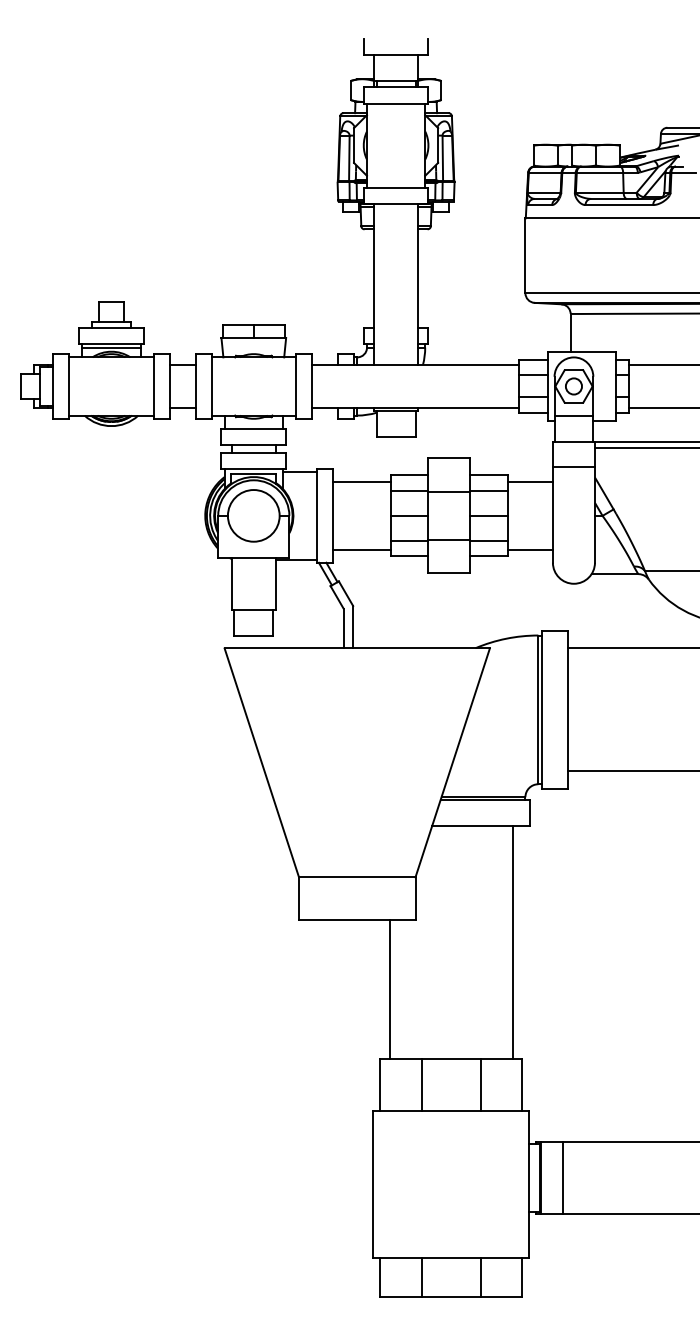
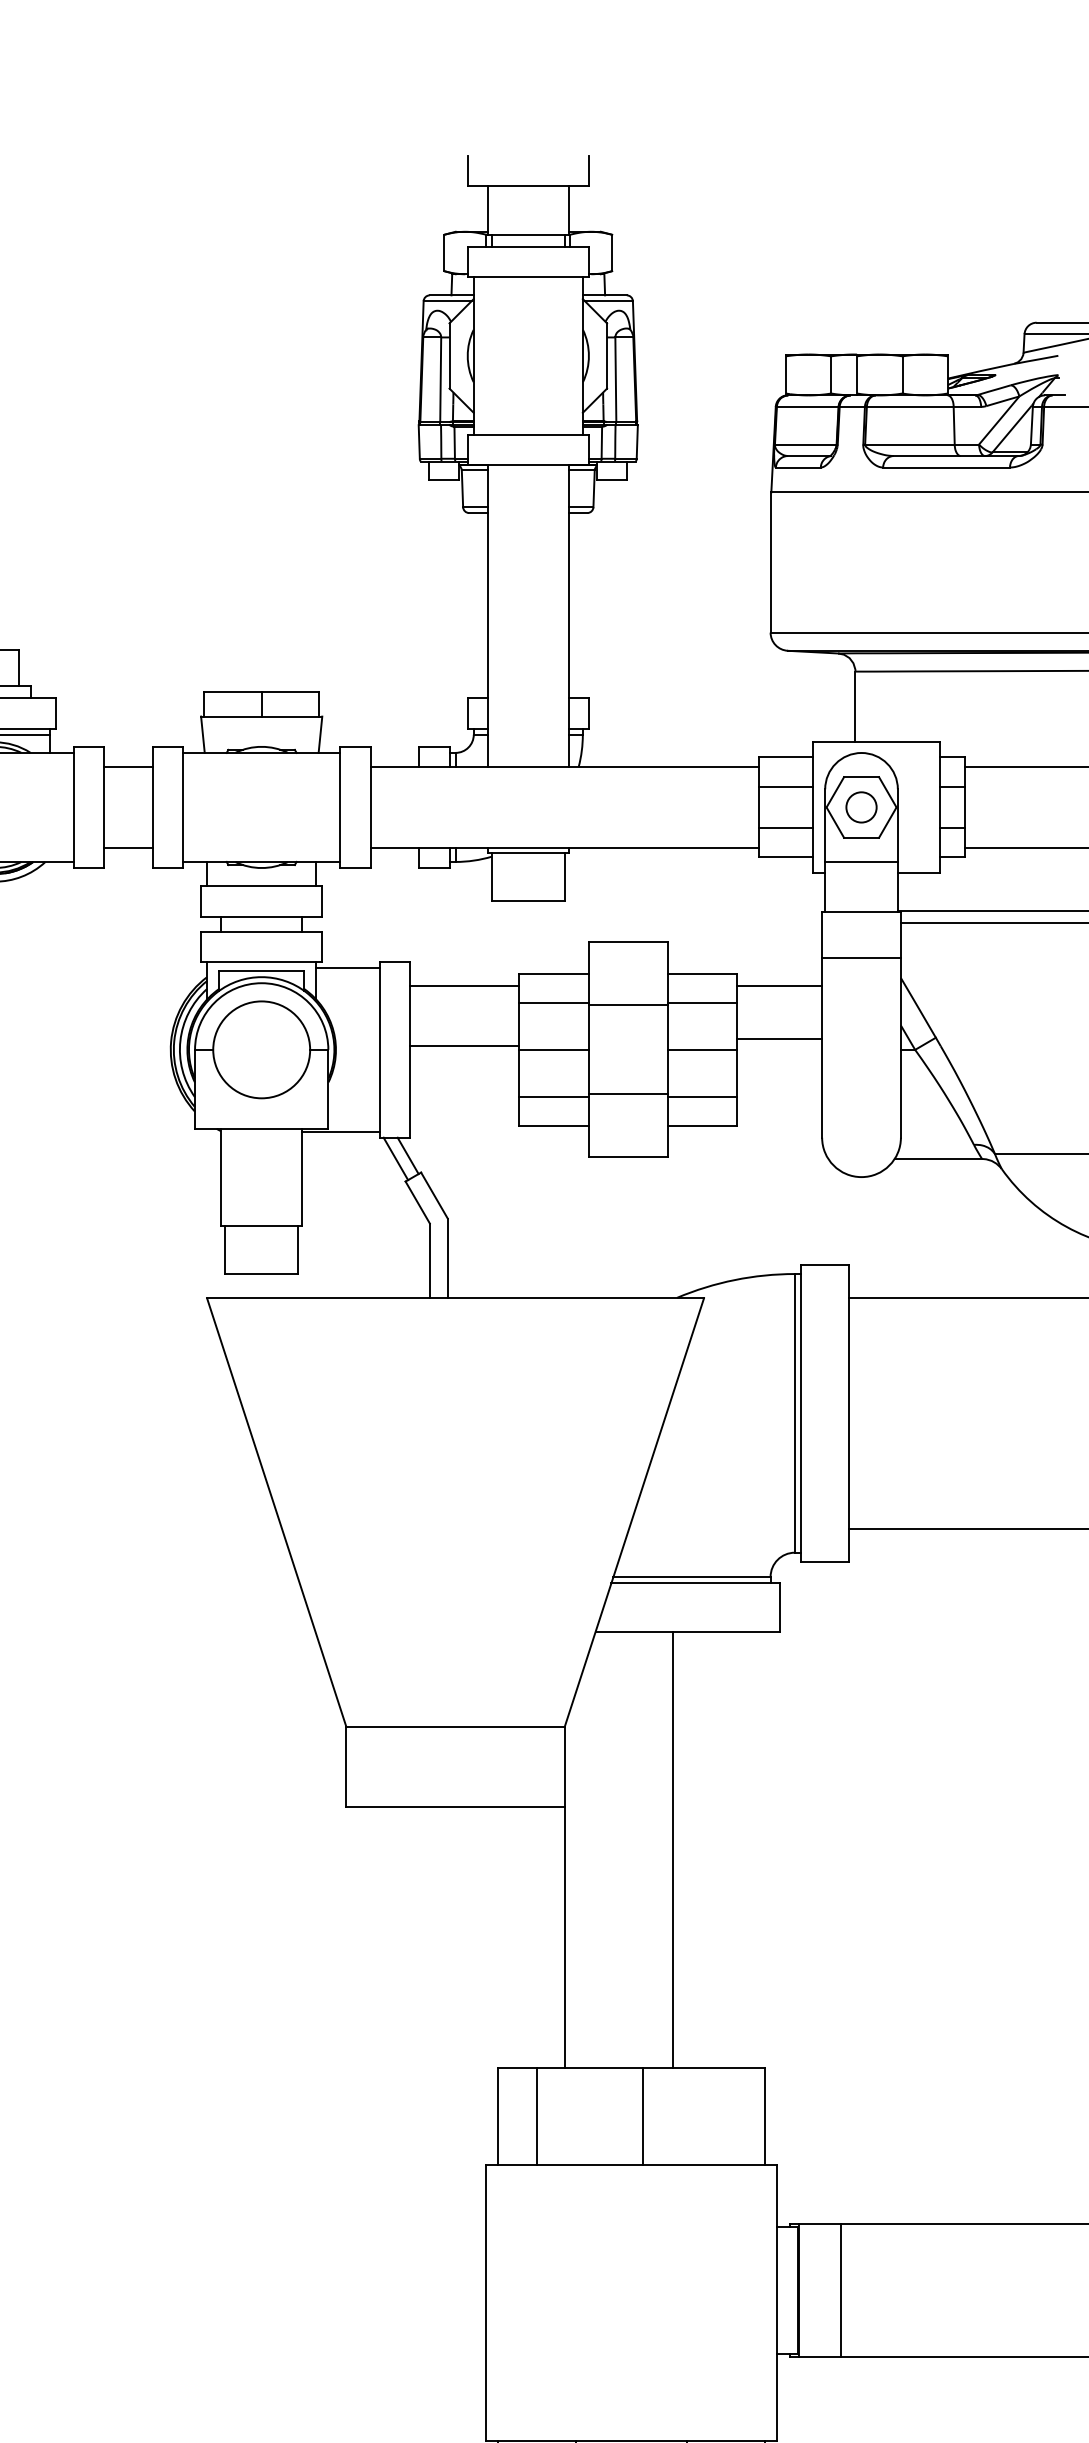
line: (362, 549) -> (465, 1045), moved
line: (529, 549) -> (778, 1037), moved
line: (512, 942) -> (673, 1849), moved
line: (389, 989) -> (564, 1937), moved
line: (421, 1084) -> (536, 2115), moved
line: (480, 1084) -> (643, 2115), moved

